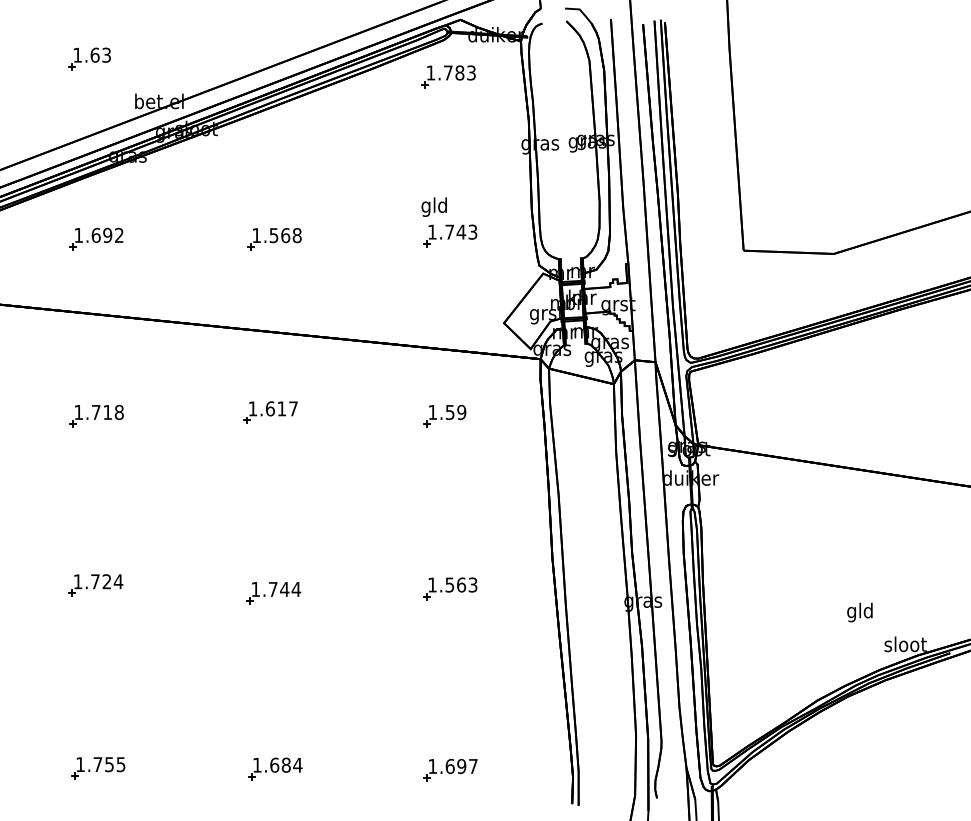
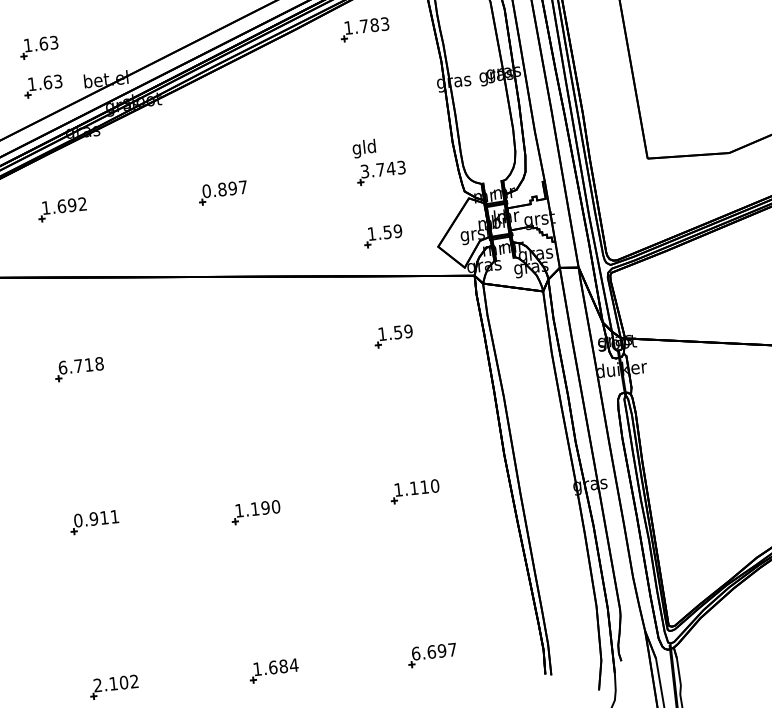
part: (89, 101) -> (43, 86), added
text: (432, 231) -> (364, 170), 1.743 -> 3.743
text: (276, 235) -> (224, 189), 1.568 -> 0.897
part: (444, 304) -> (382, 235), added
text: (78, 411) -> (62, 366), 1.718 -> 6.718
part: (270, 412) -> (235, 349), removed
text: (98, 581) -> (96, 518), 1.724 -> 0.911
text: (461, 584) -> (424, 486), 1.563 -> 1.110
text: (285, 589) -> (266, 507), 1.744 -> 1.190
text: (100, 764) -> (115, 683), 1.755 -> 2.102
text: (432, 766) -> (415, 653), 1.697 -> 6.697

